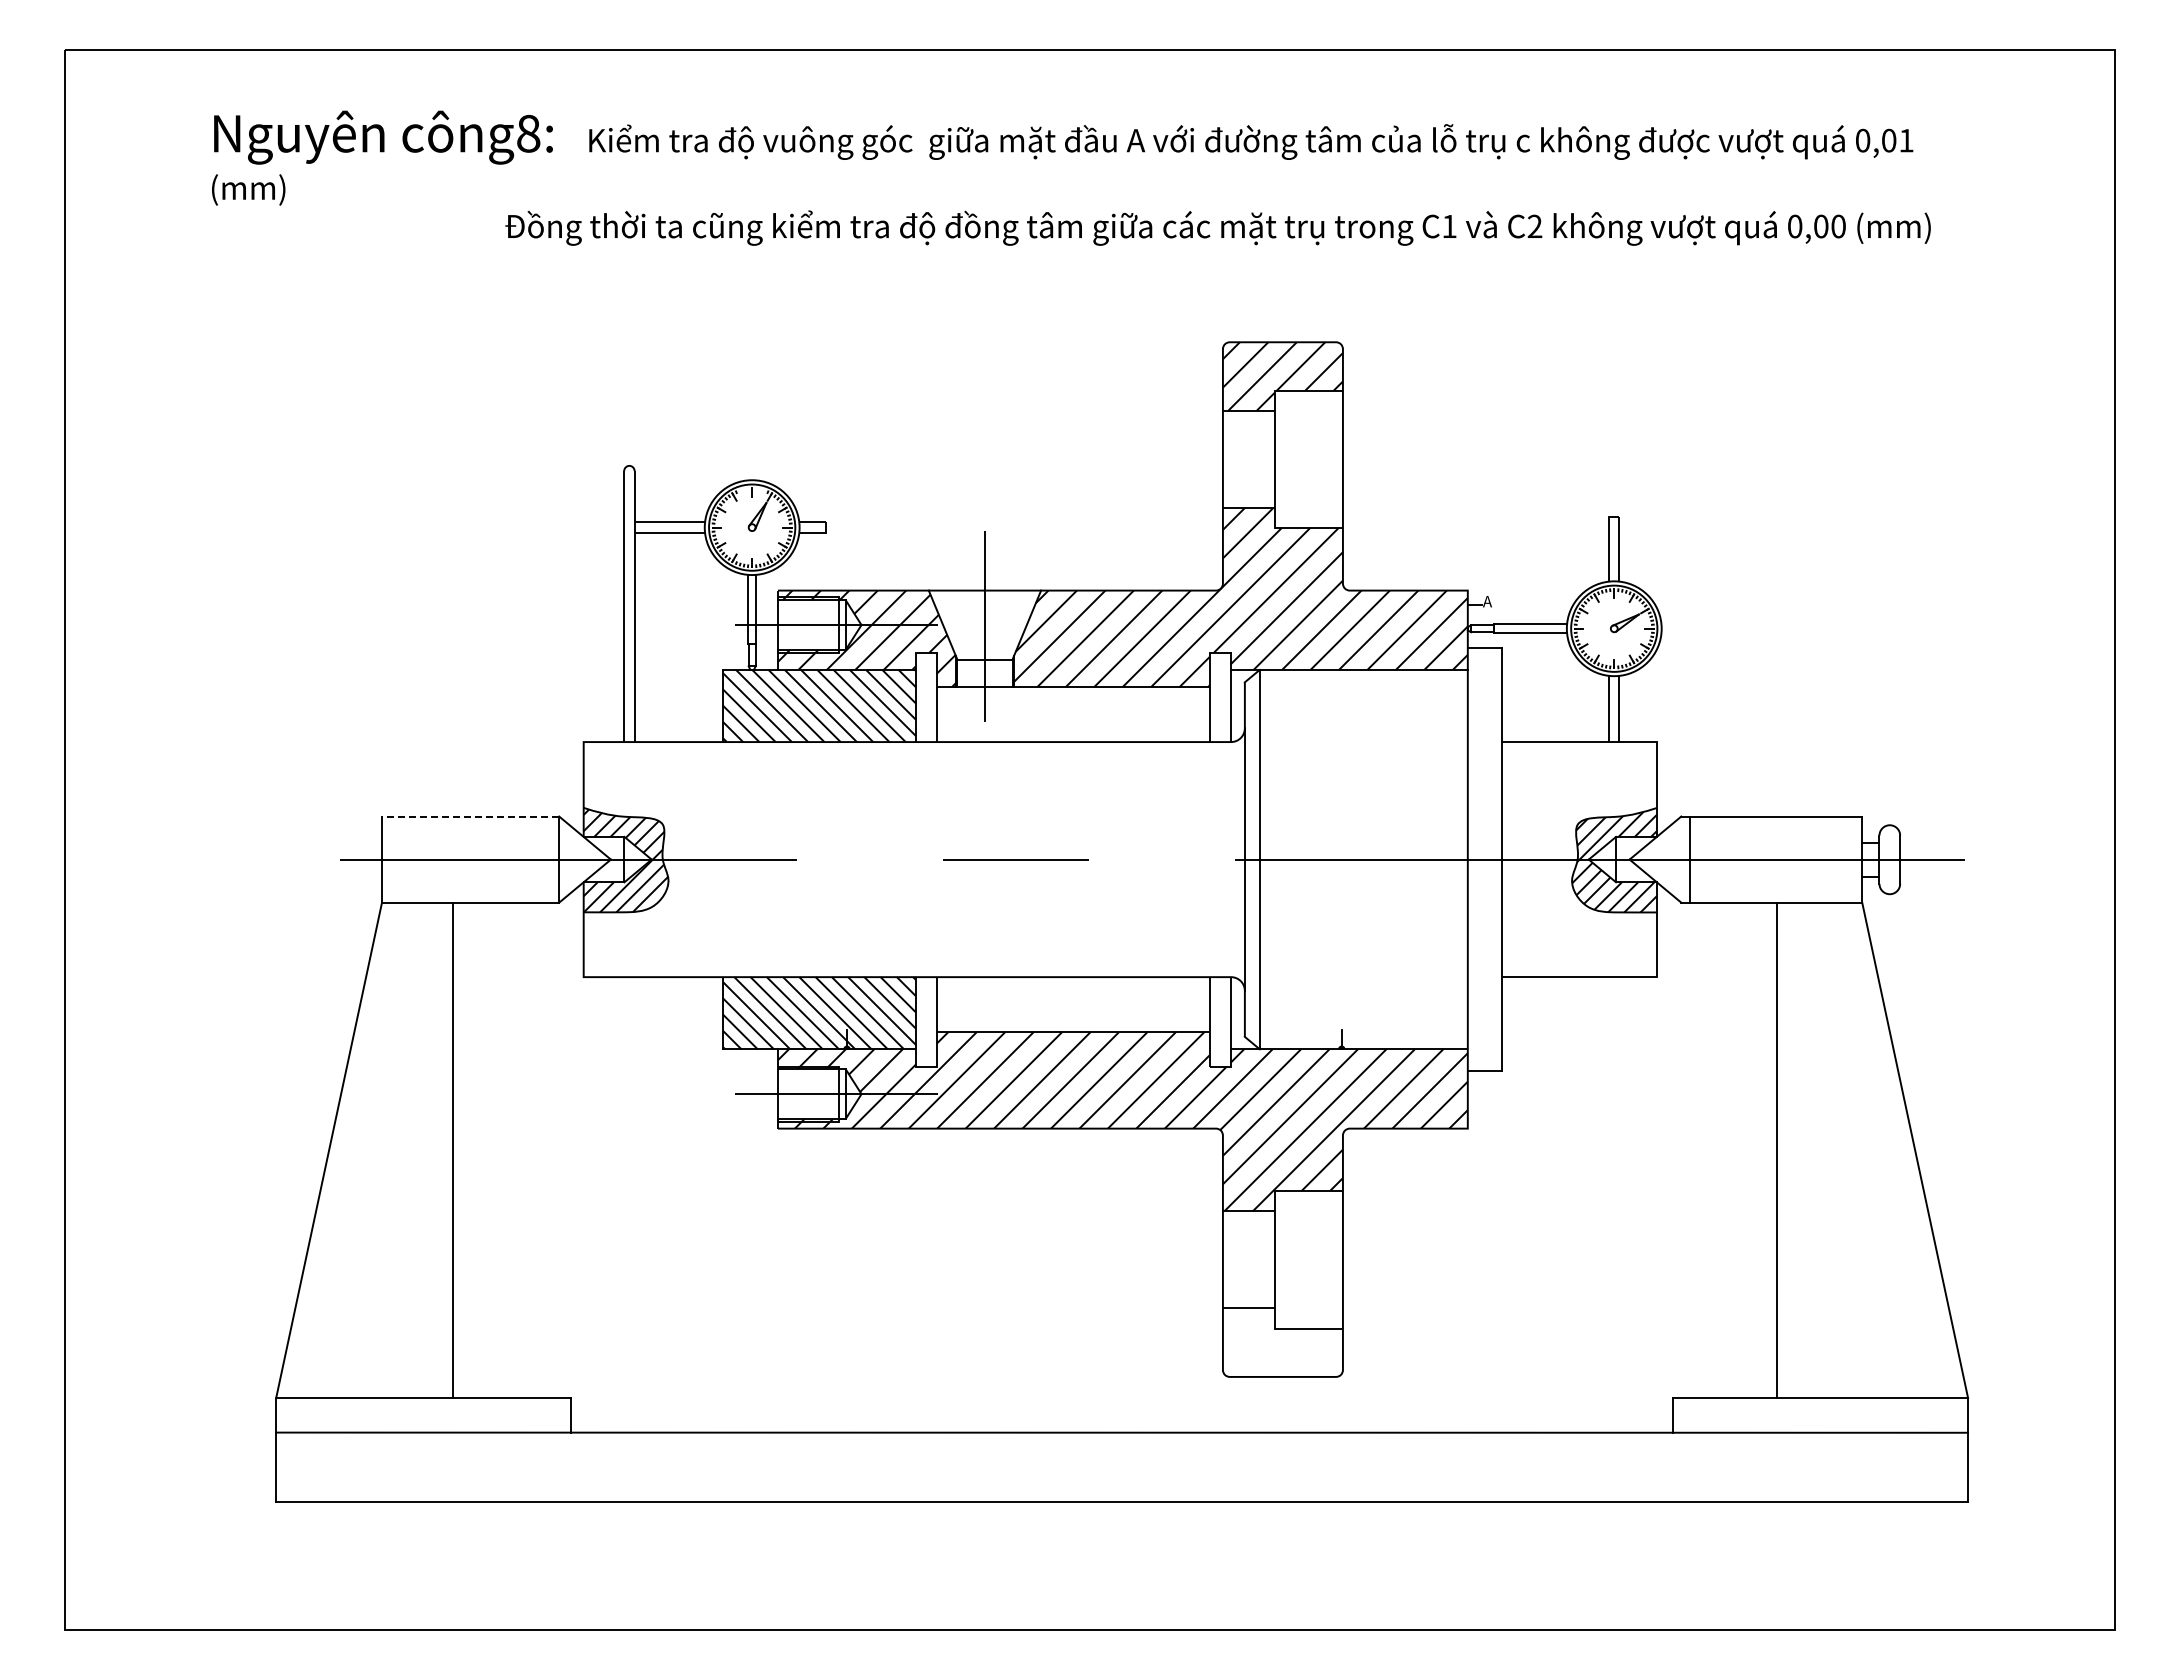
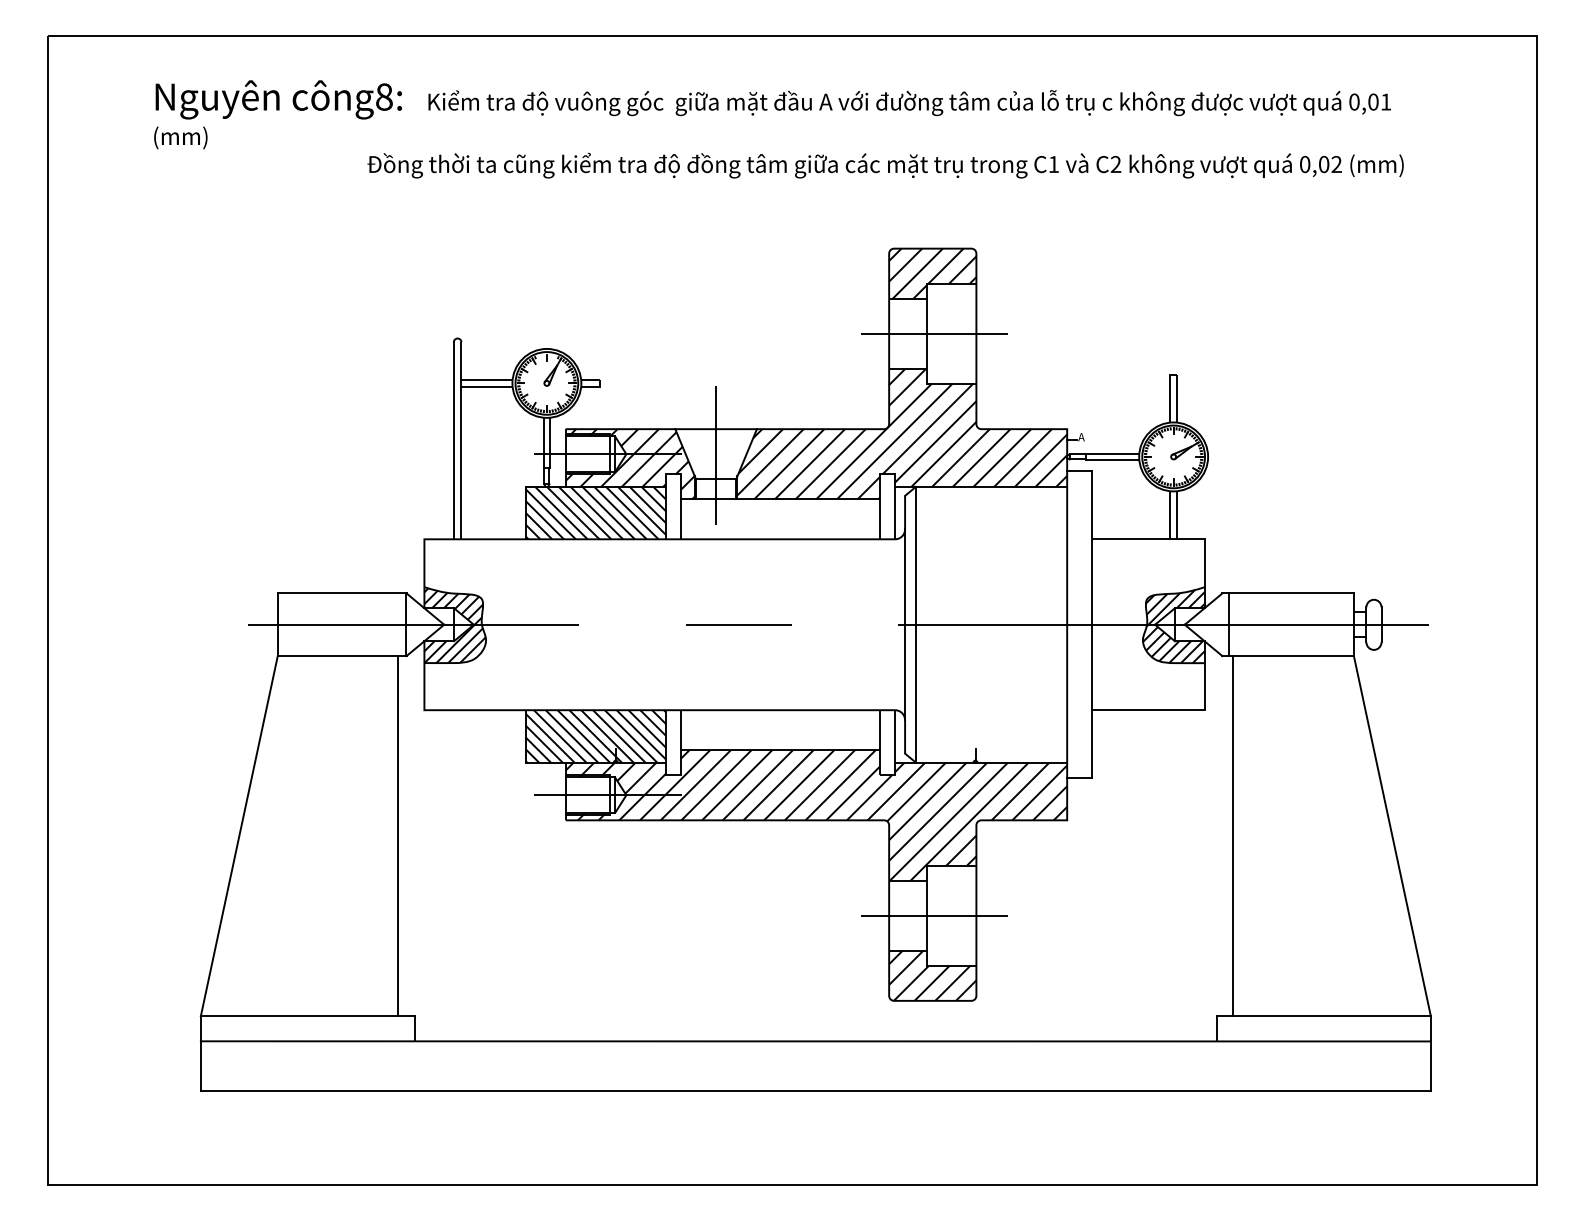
text: (1838, 226) -> (1336, 164), 0,00 -> 0,02
line: (1285, 459) -> (934, 333), added
line: (470, 816) -> (342, 593), dashed -> solid
line: (452, 1150) -> (398, 836), moved
line: (1777, 1150) -> (1233, 836), moved
line: (1285, 1259) -> (934, 915), added
hatch: (1282, 1341) -> (932, 975), added

